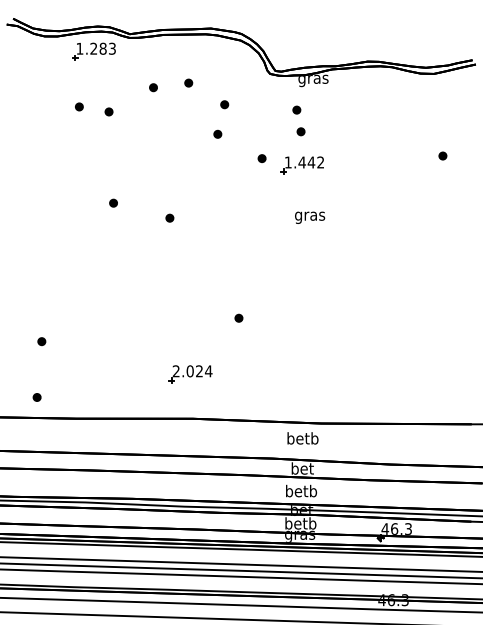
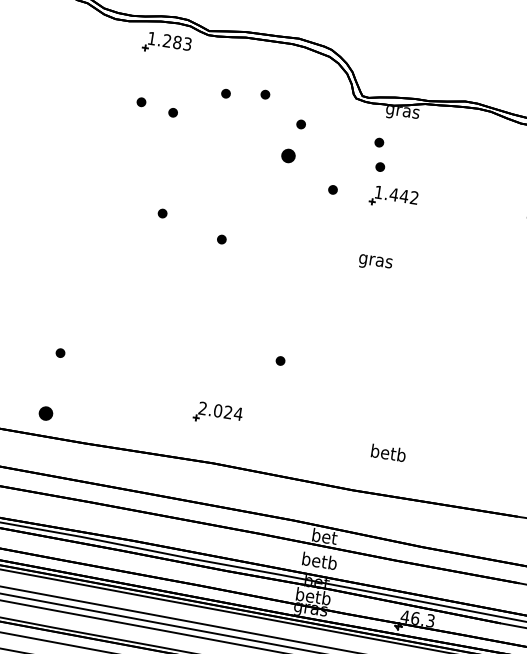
part: (217, 133) -> (288, 154), size x1.6
part: (301, 165) -> (392, 197), moved
part: (36, 397) -> (45, 413), size x1.6
text: (302, 438) -> (388, 453), moved

